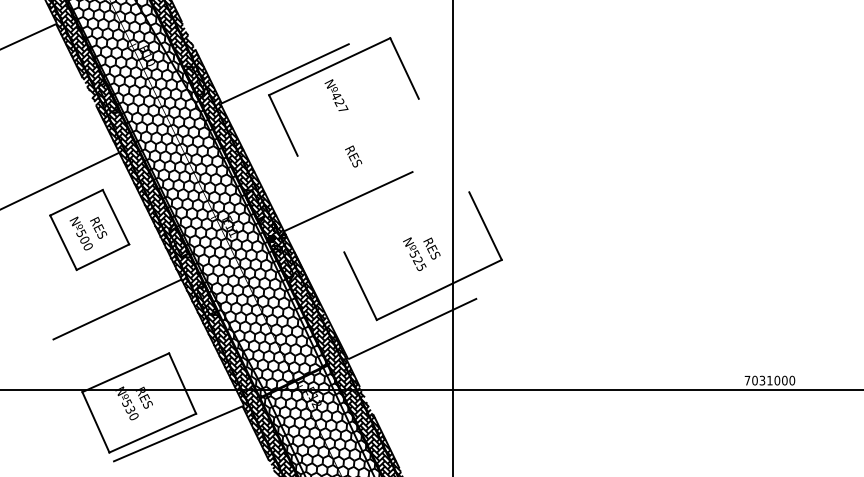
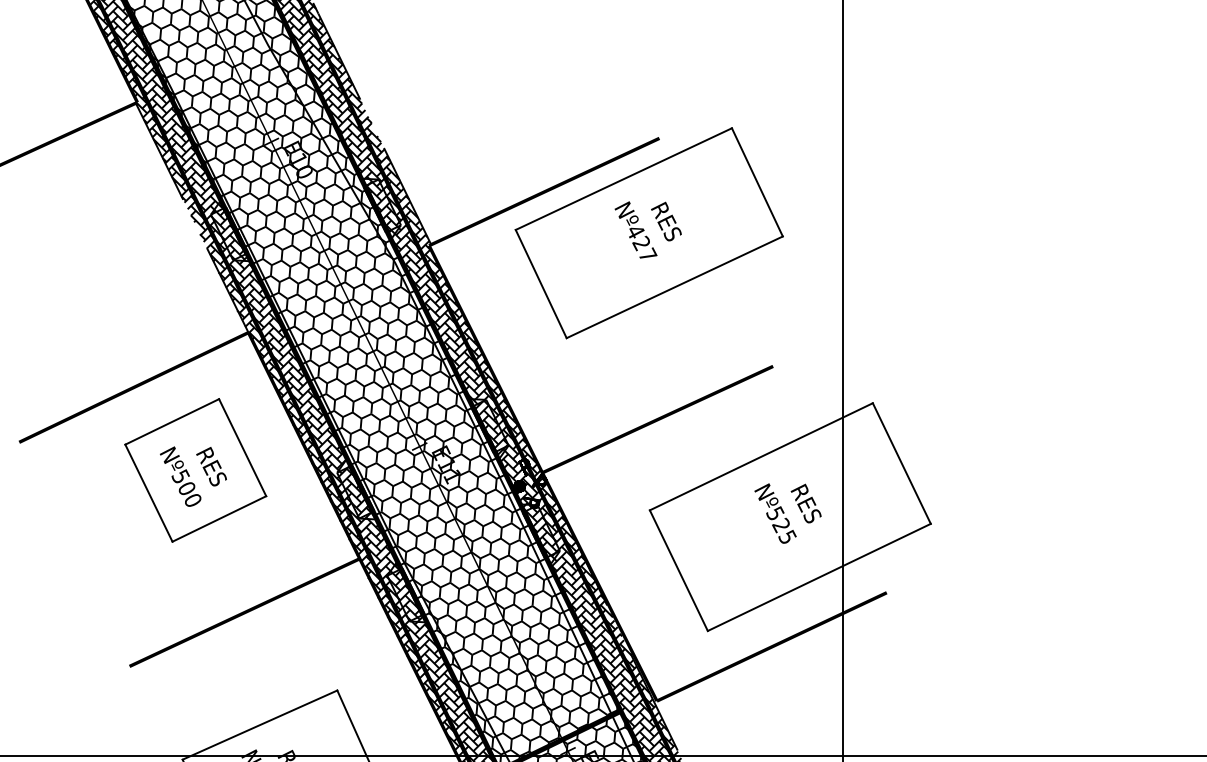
line: (357, 126) -> (673, 285), added
text: (353, 156) -> (666, 221), moved
line: (406, 222) -> (760, 457), added

